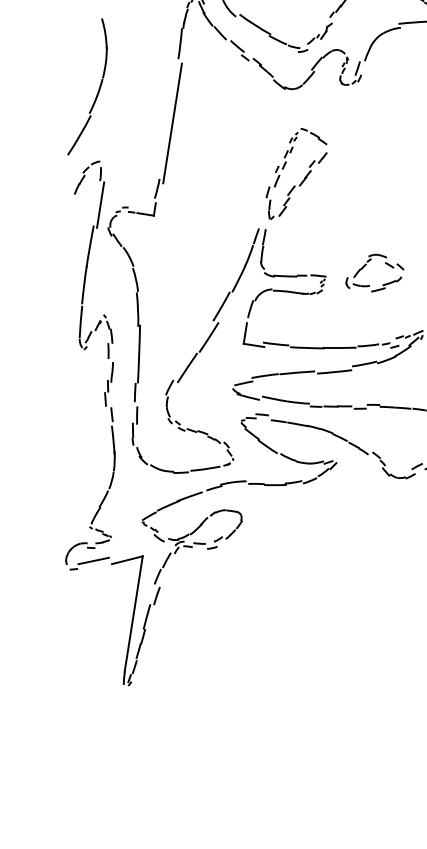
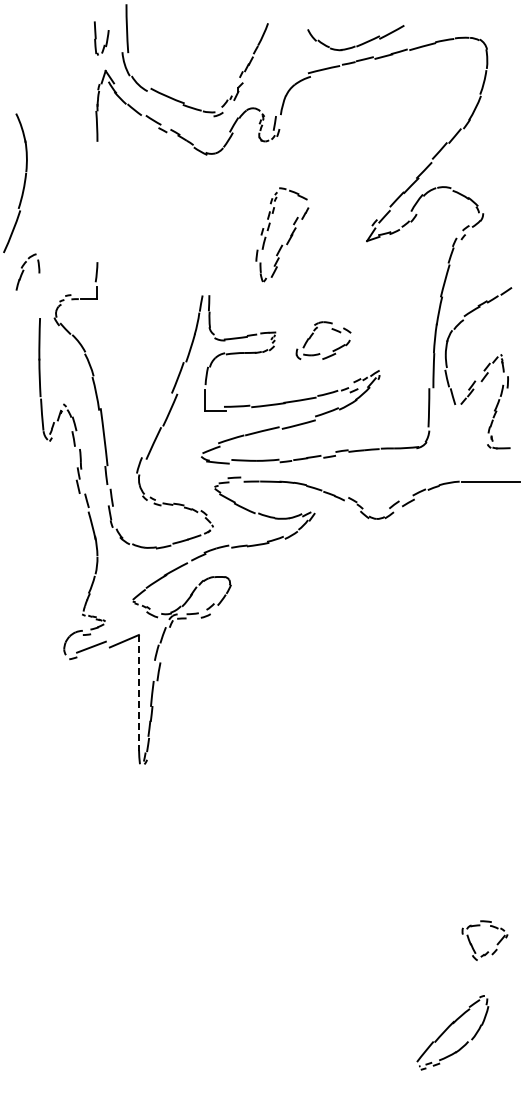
line: (172, 123) -> (101, 205), removed
part: (303, 179) -> (289, 237), moved
line: (100, 204) -> (43, 296), removed
part: (366, 265) -> (313, 334), moved
line: (133, 614) -> (138, 693), solid -> dashed

